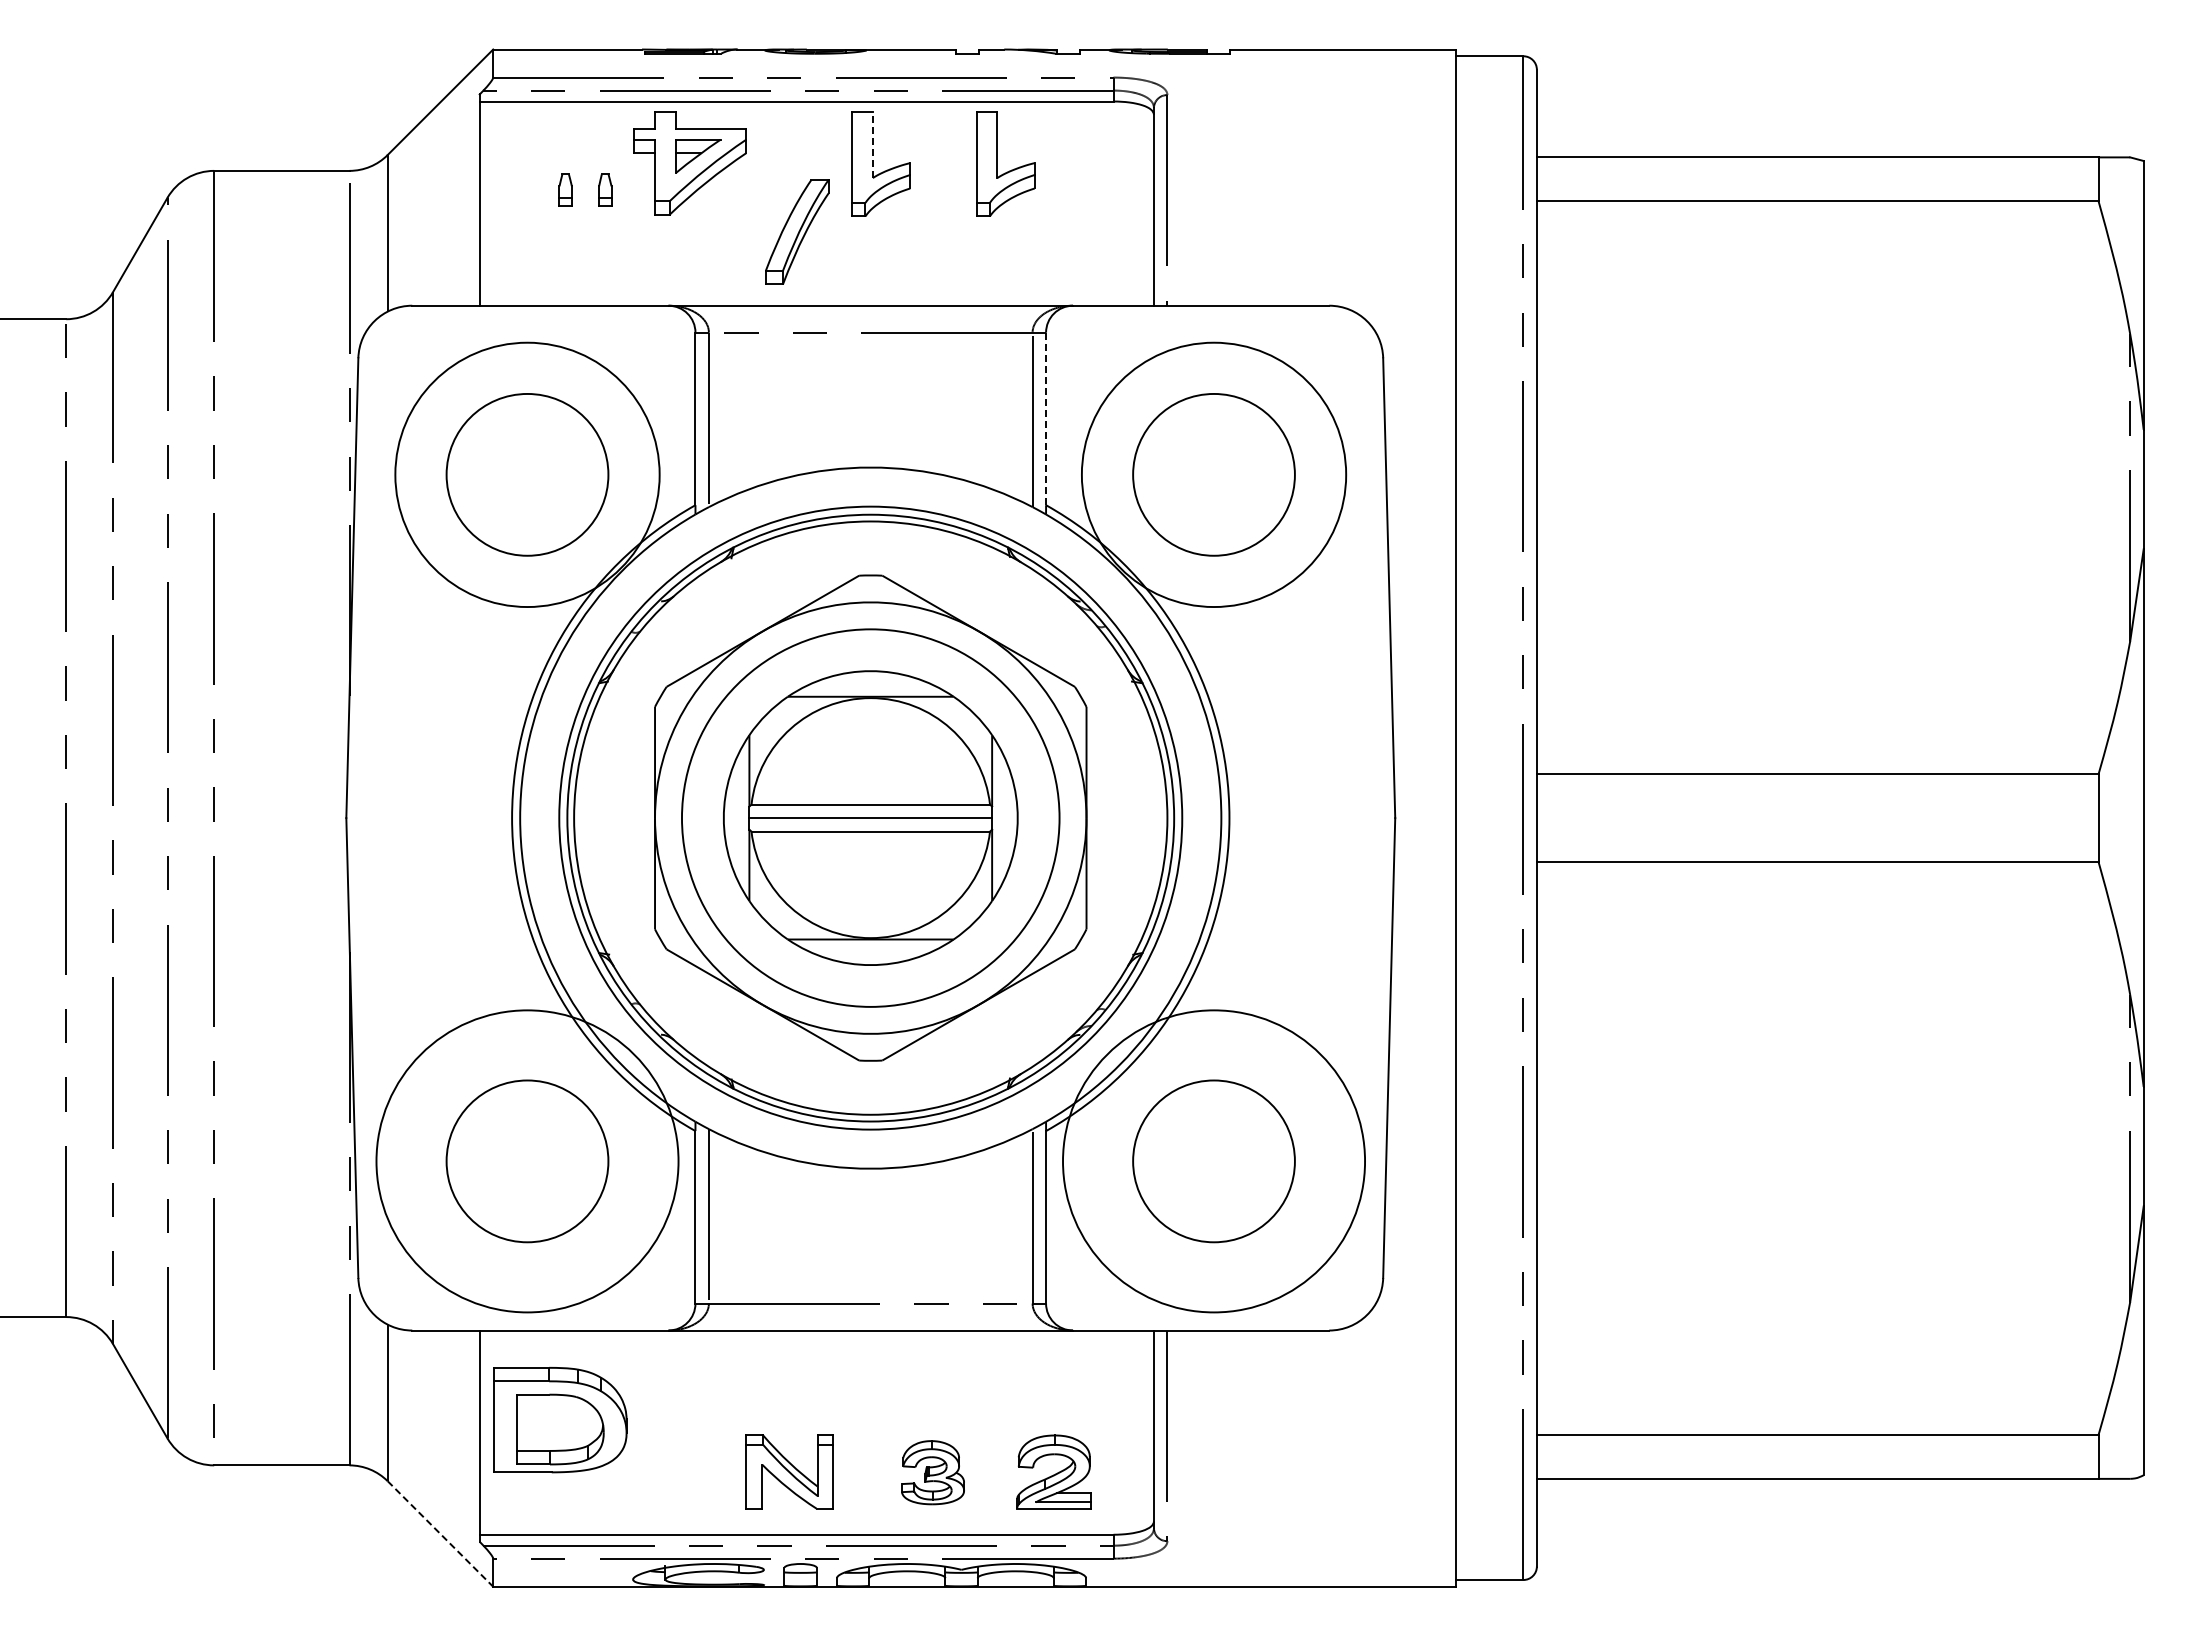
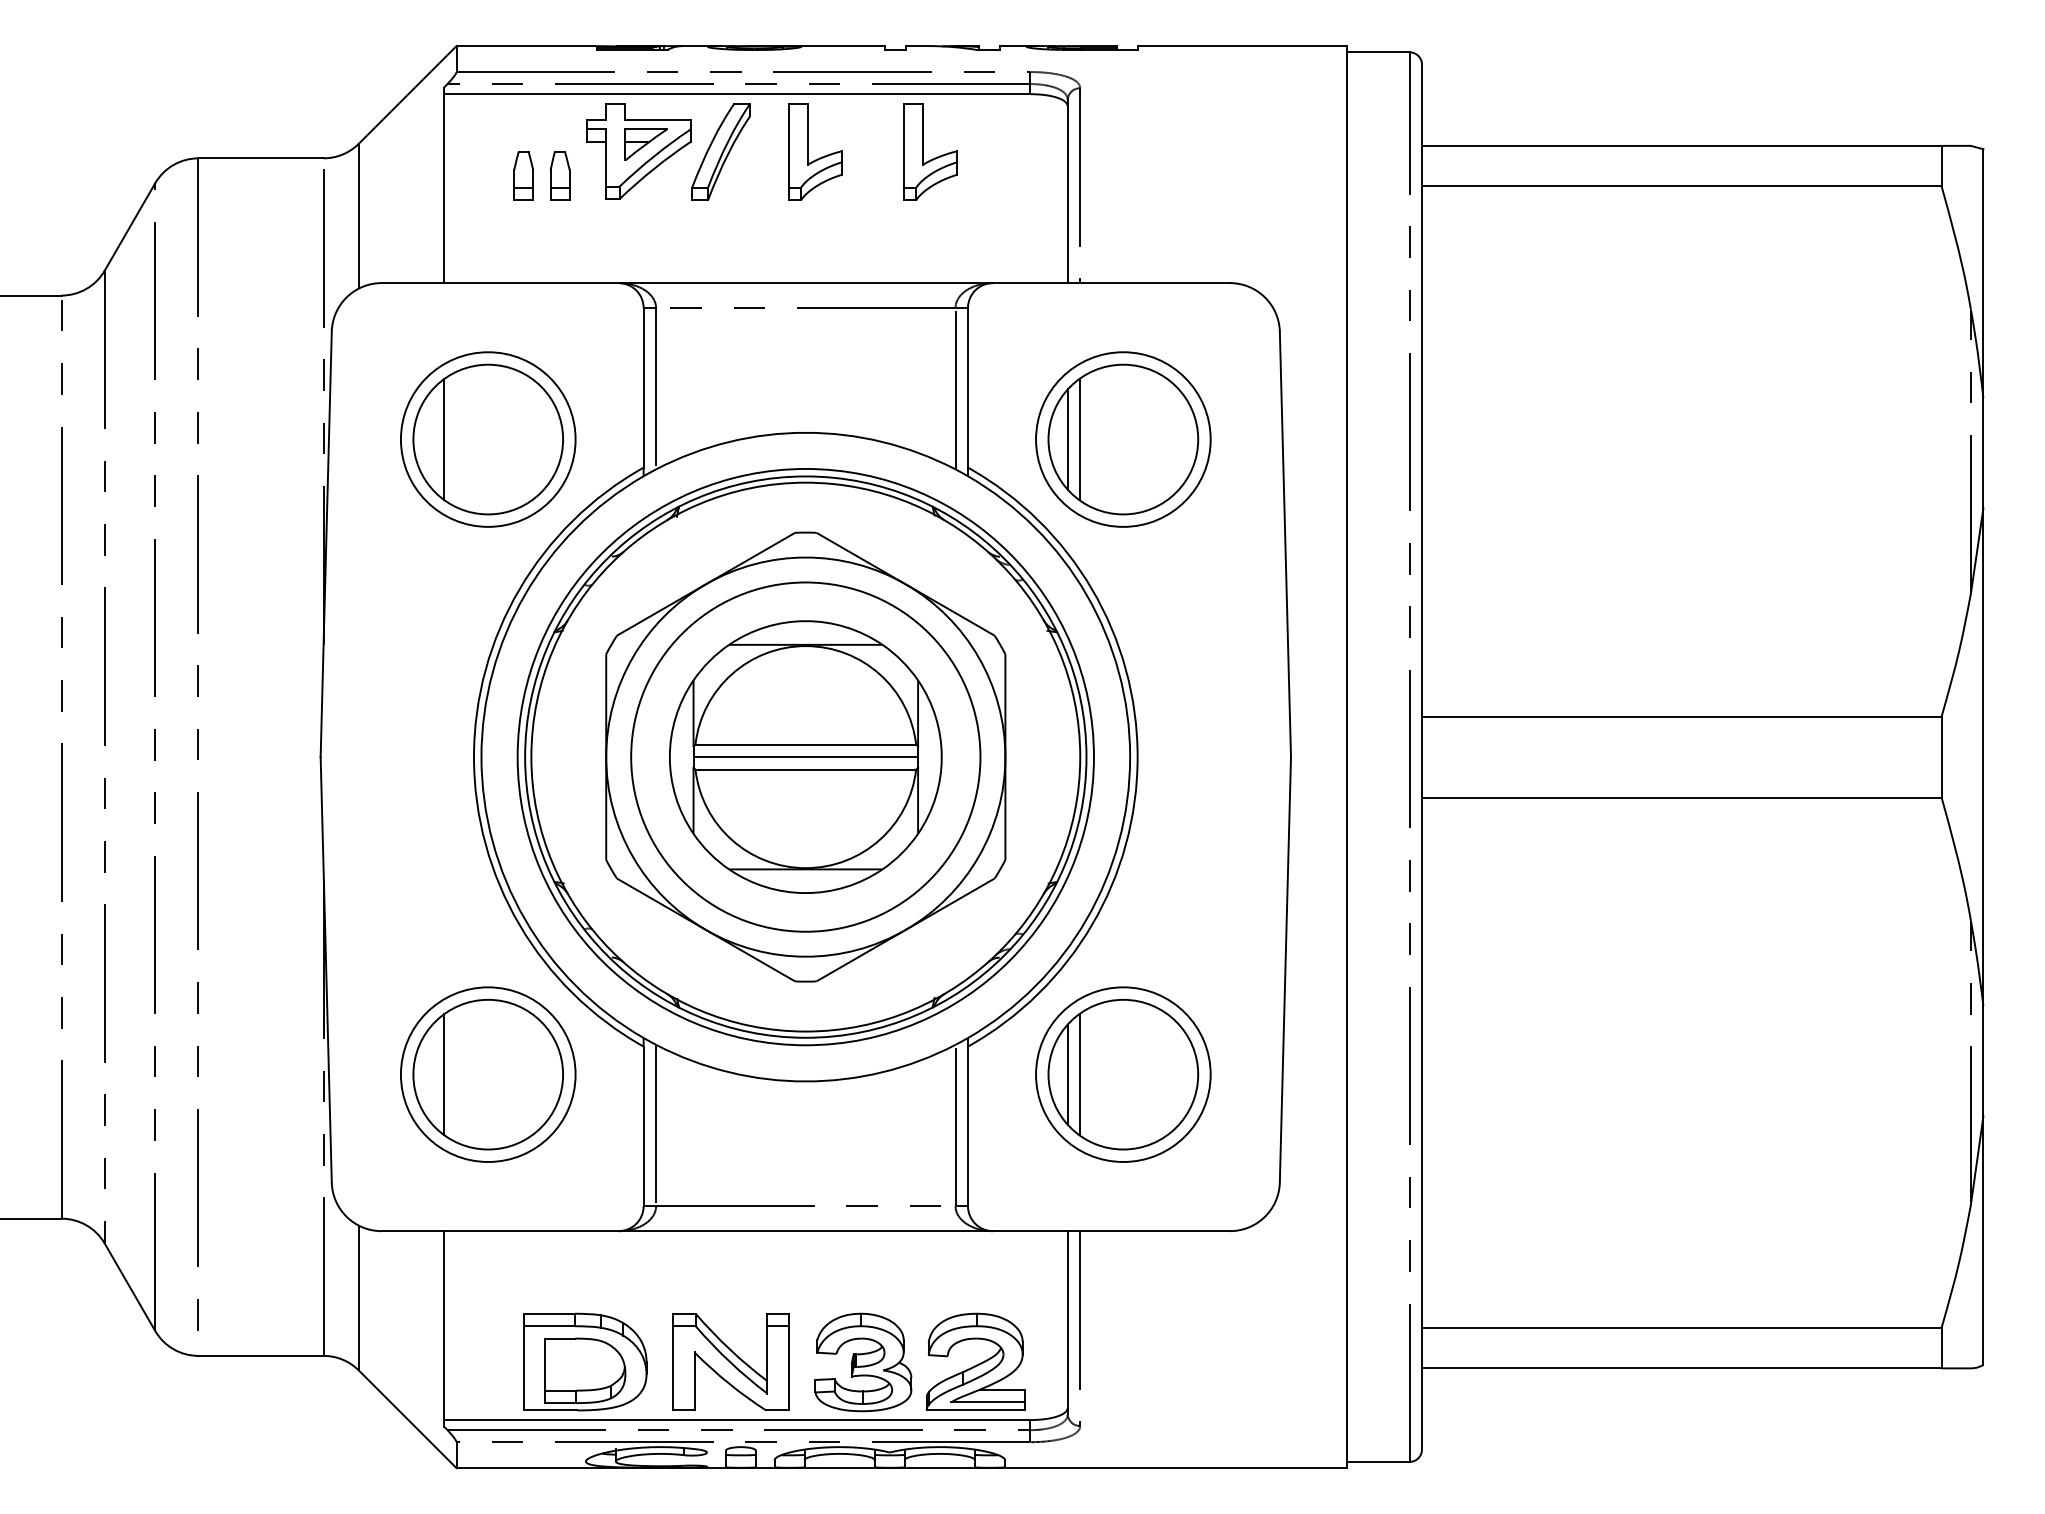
line: (872, 144) -> (807, 133), dashed -> solid
part: (565, 189) -> (523, 175), size x1.67
part: (605, 189) -> (560, 175), size x1.67
part: (797, 231) -> (721, 151), moved
line: (1046, 419) -> (968, 388), dashed -> solid
line: (479, 474) -> (443, 439), added
circle: (527, 474) -> (488, 439), size x0.71
line: (1153, 474) -> (1067, 439), added
line: (1167, 474) -> (1080, 439), added
circle: (1213, 474) -> (1122, 439), size x0.71
line: (479, 1161) -> (443, 1074), added
circle: (527, 1161) -> (488, 1074), size x0.62
line: (1153, 1161) -> (1067, 1074), added
line: (1167, 1161) -> (1080, 1074), added
circle: (1213, 1161) -> (1122, 1074), size x0.62
part: (560, 1420) -> (585, 1362), moved
part: (789, 1471) -> (730, 1361), size x1.43
part: (1053, 1471) -> (974, 1361), size x1.43
part: (932, 1472) -> (862, 1362), size x1.67
line: (440, 1533) -> (407, 1418), dashed -> solid

